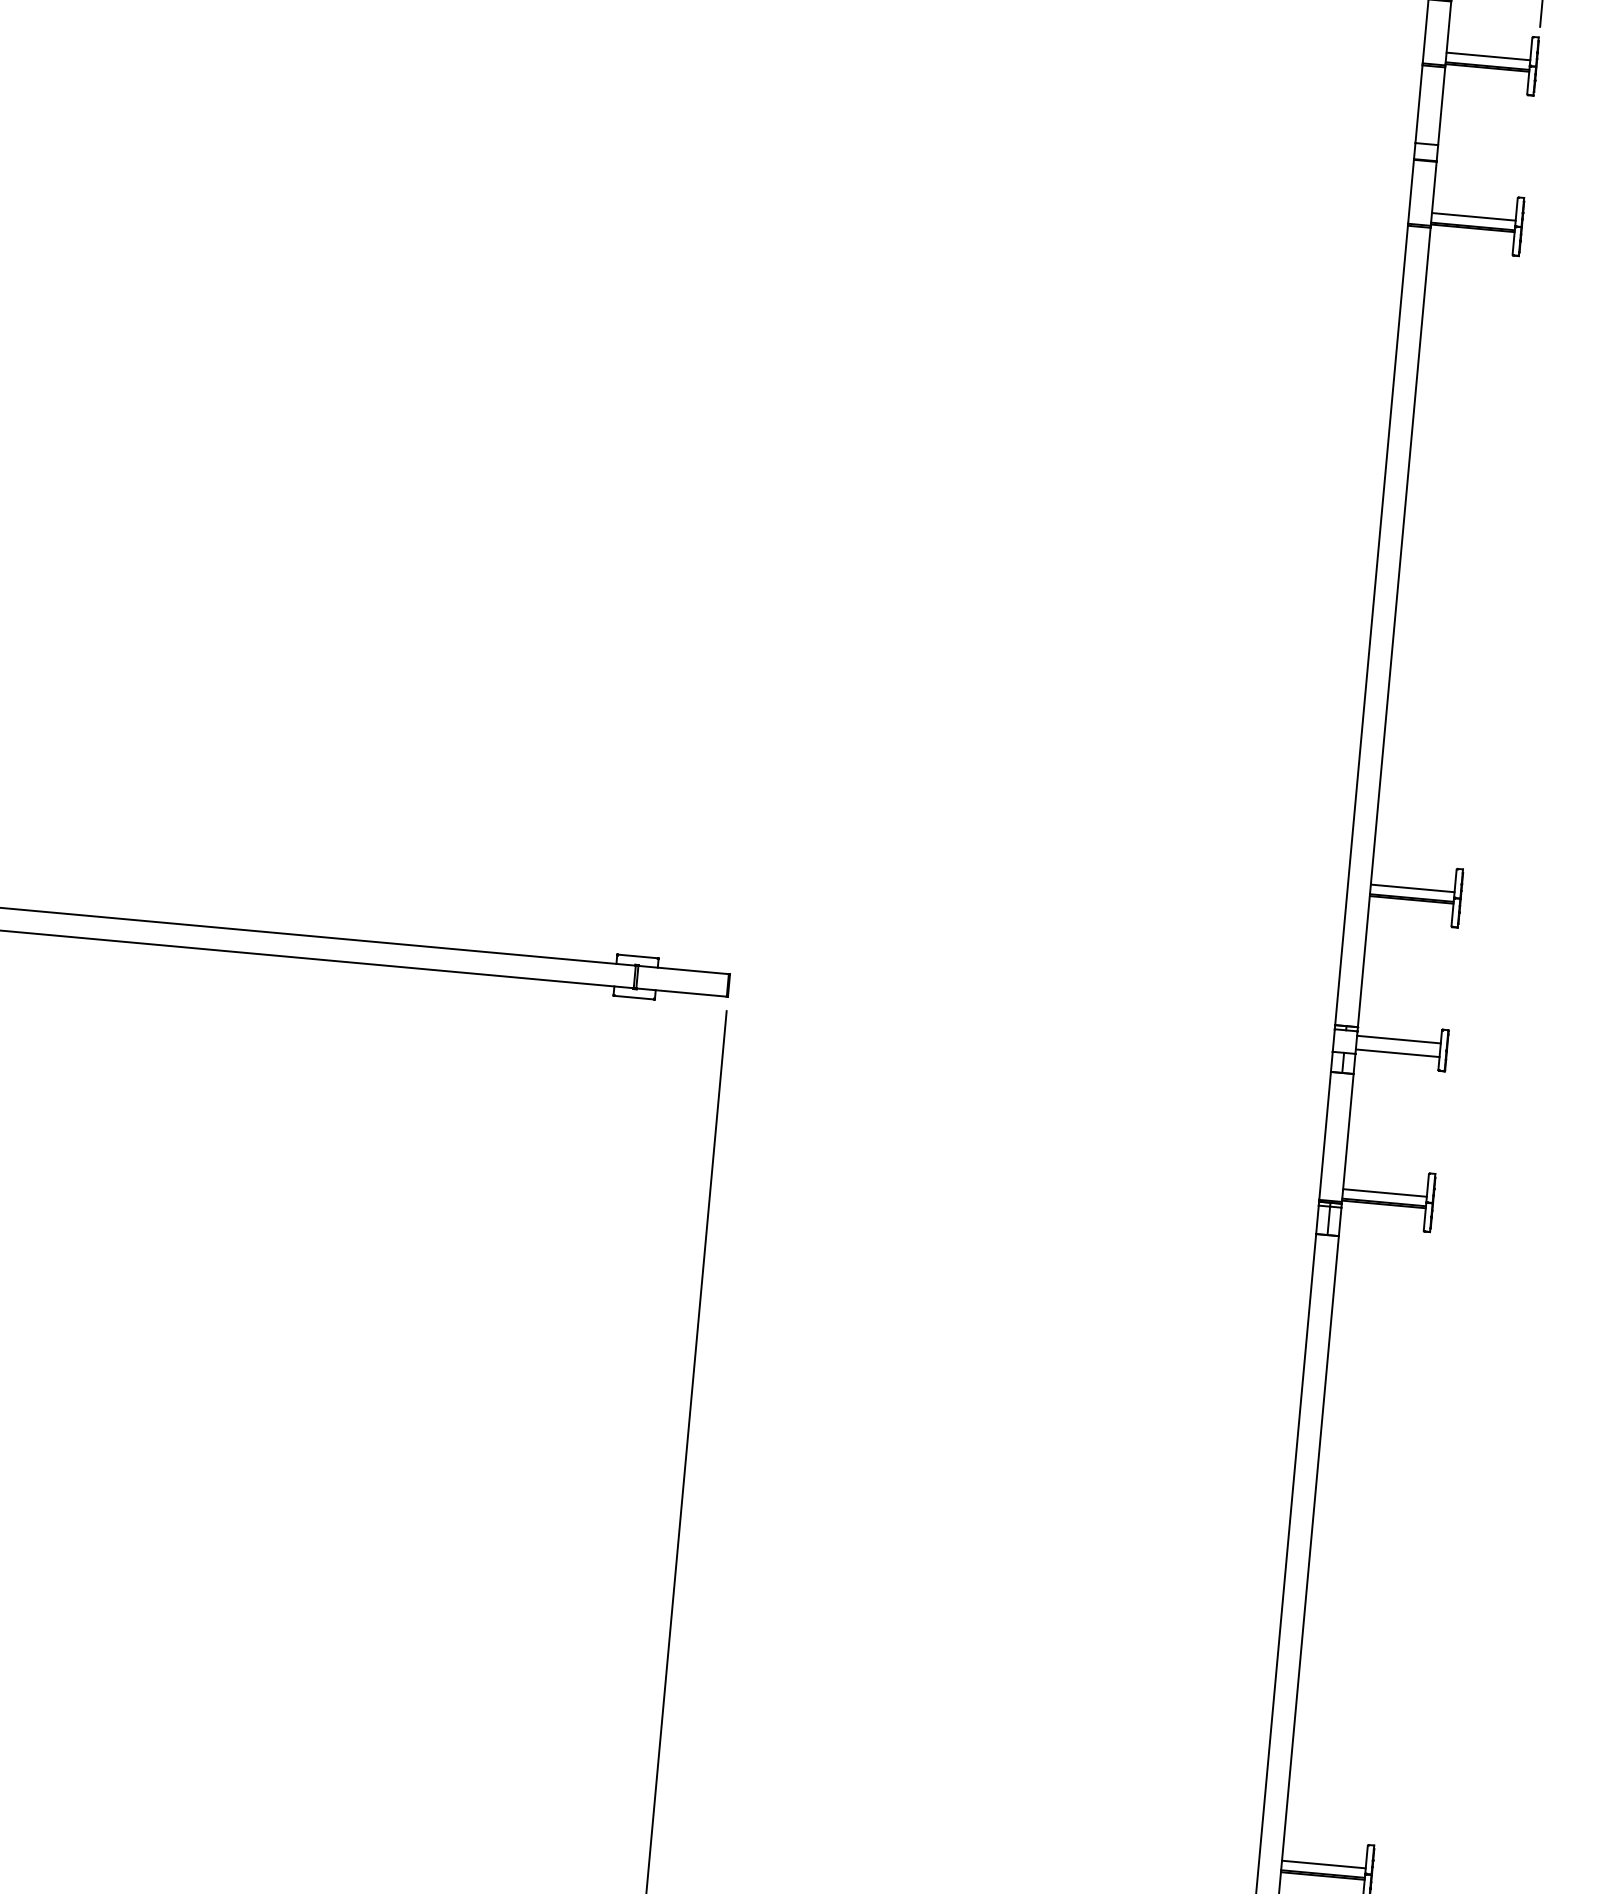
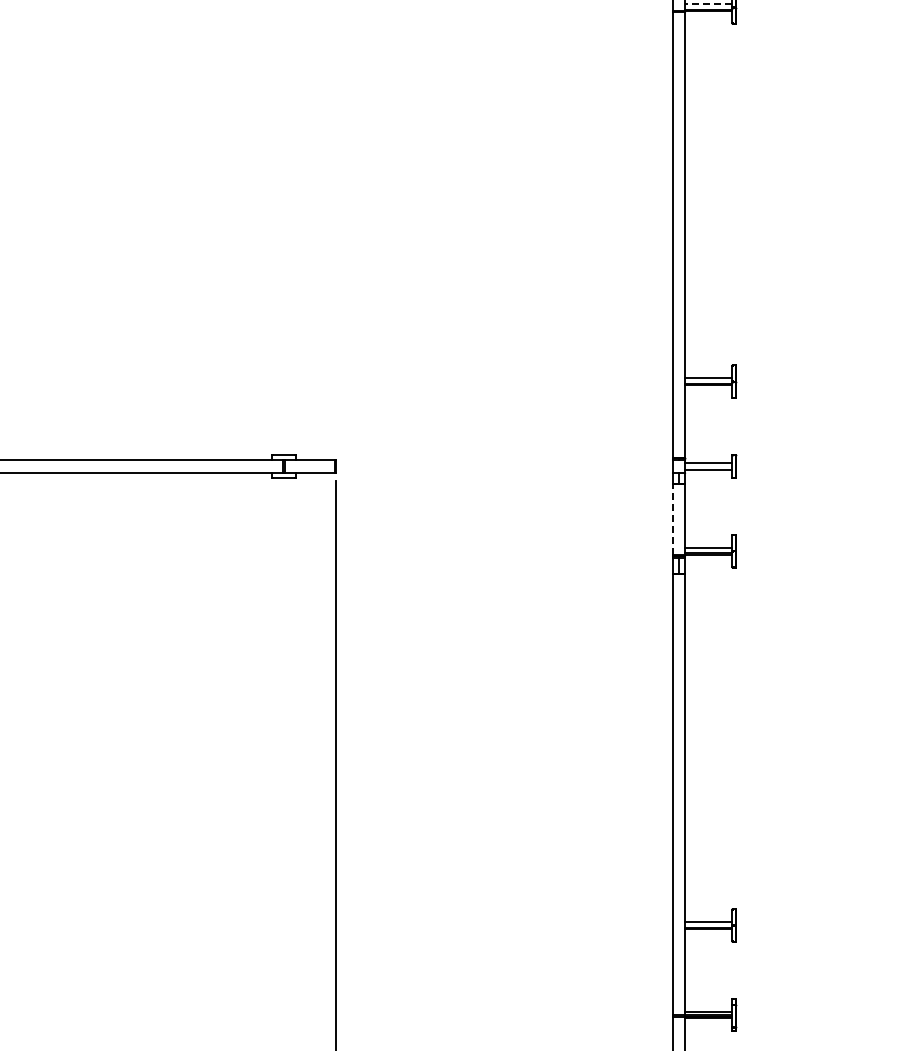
line: (1473, 217) -> (708, 4), solid -> dashed
line: (1324, 1135) -> (672, 519), solid -> dashed

